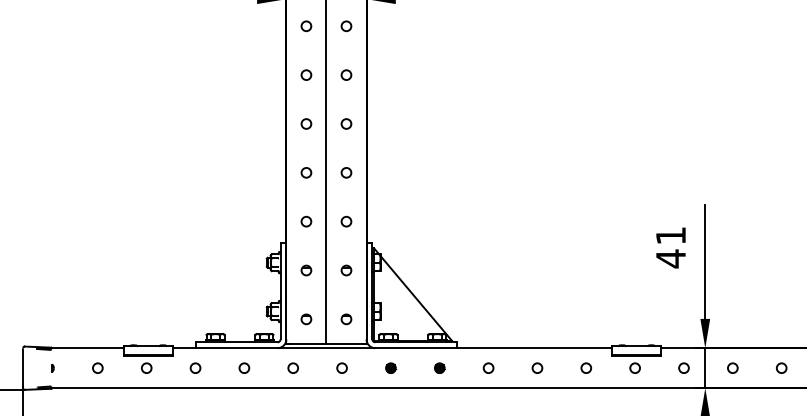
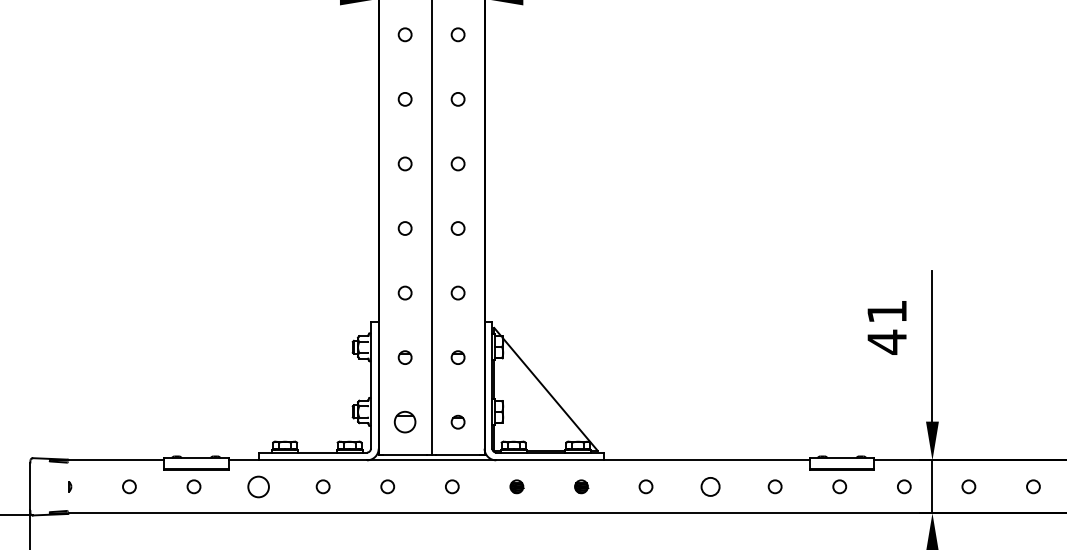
part: (306, 319) -> (405, 422), size x1.6
circle: (195, 367) -> (258, 485), size x1.6
circle: (537, 367) -> (710, 485), size x1.4

